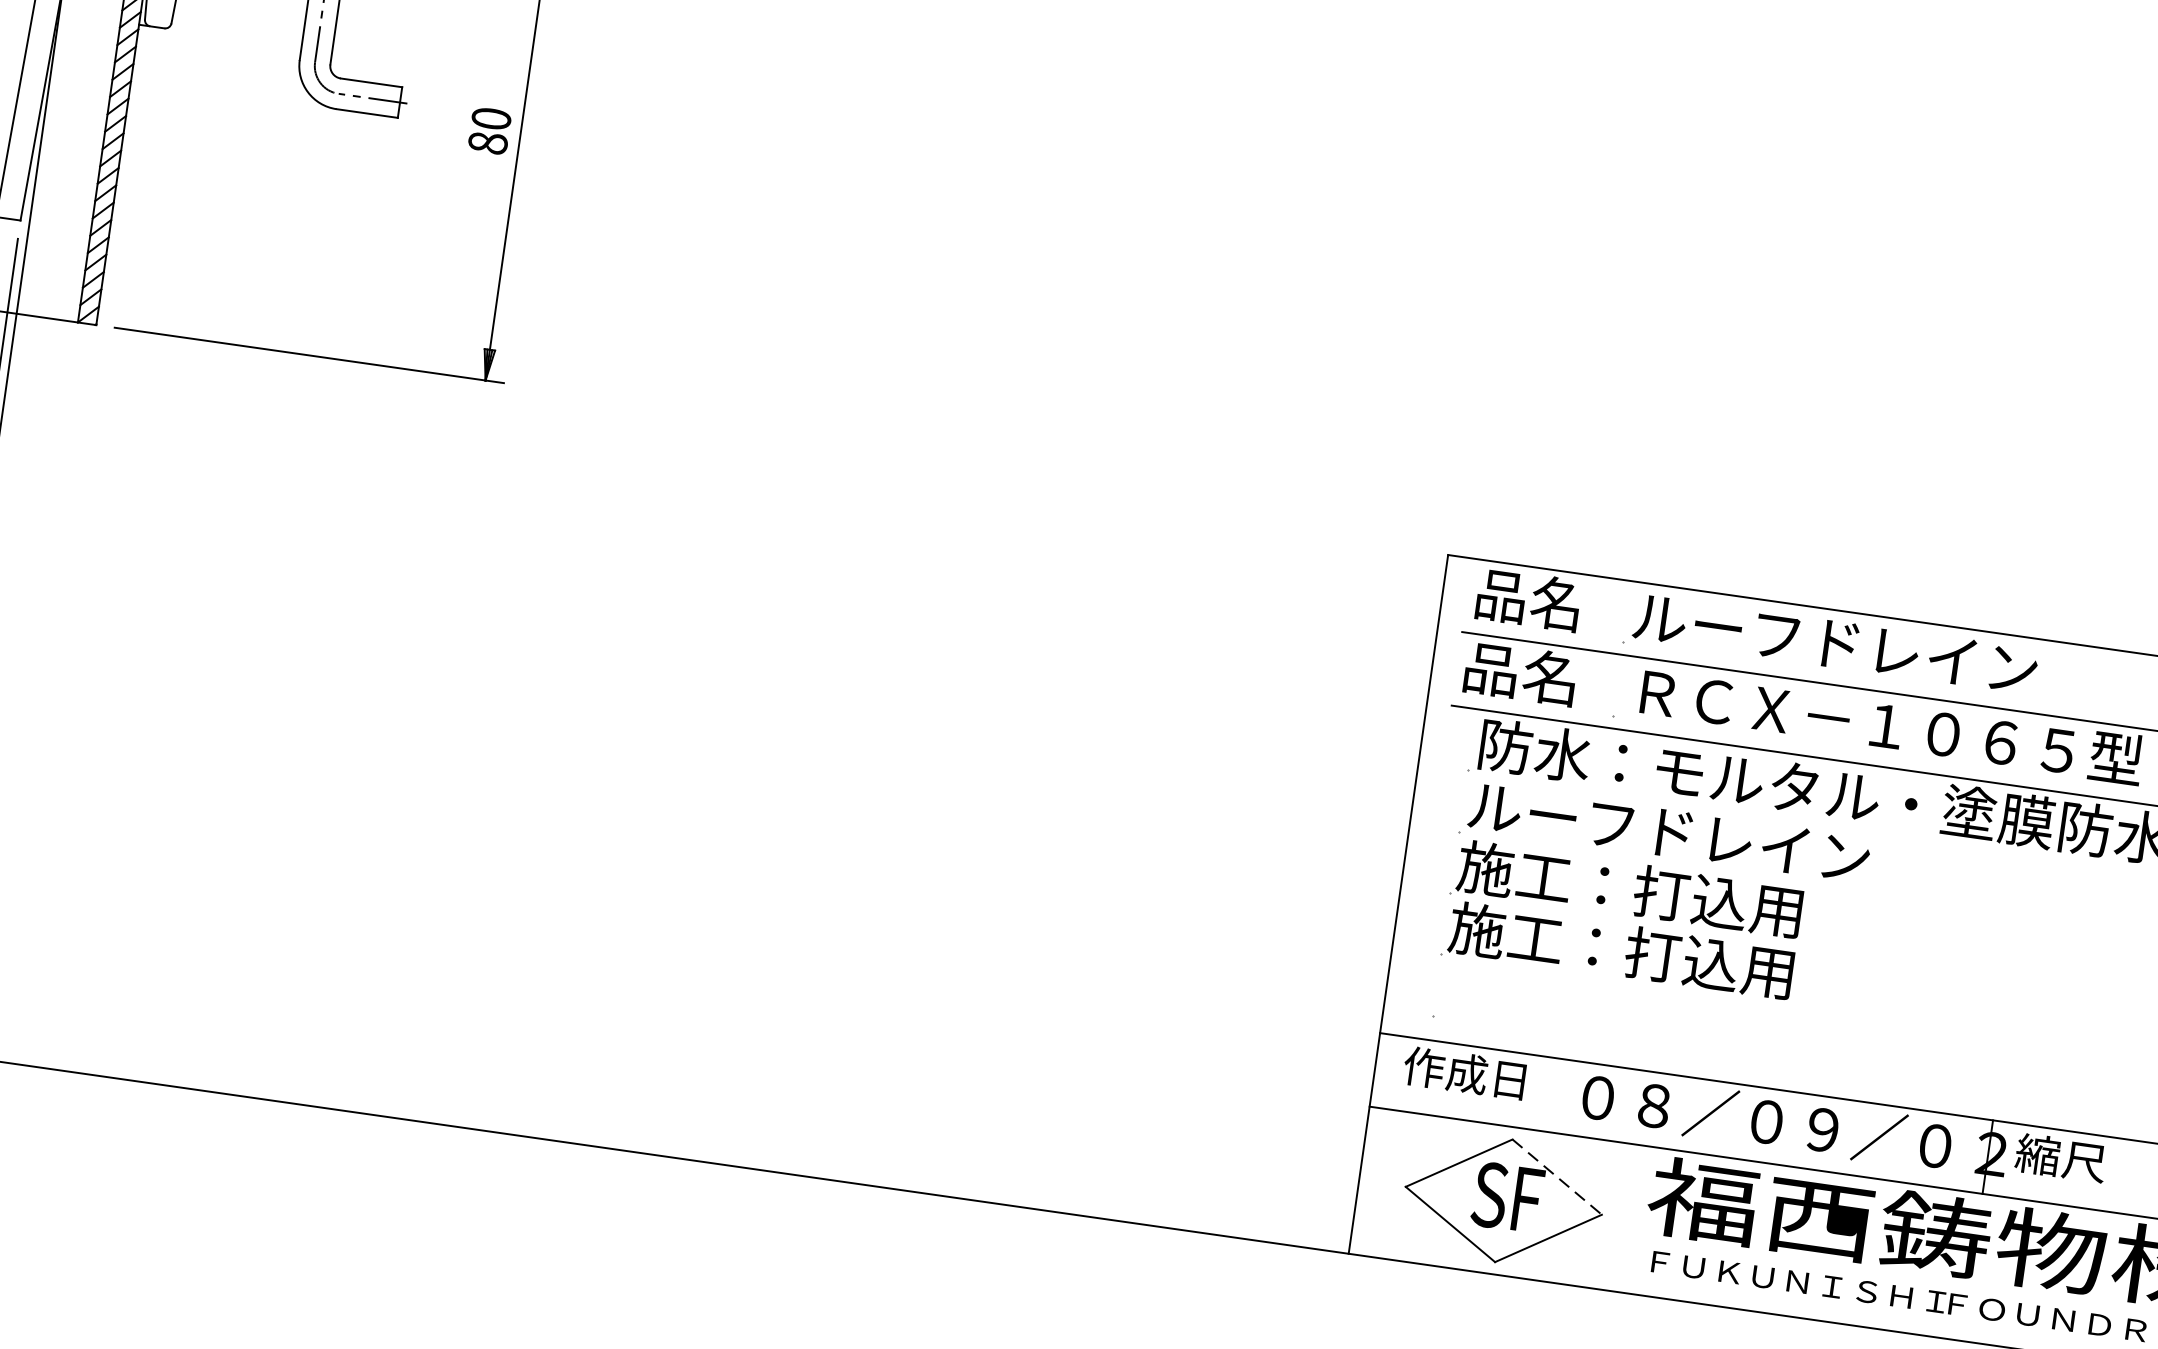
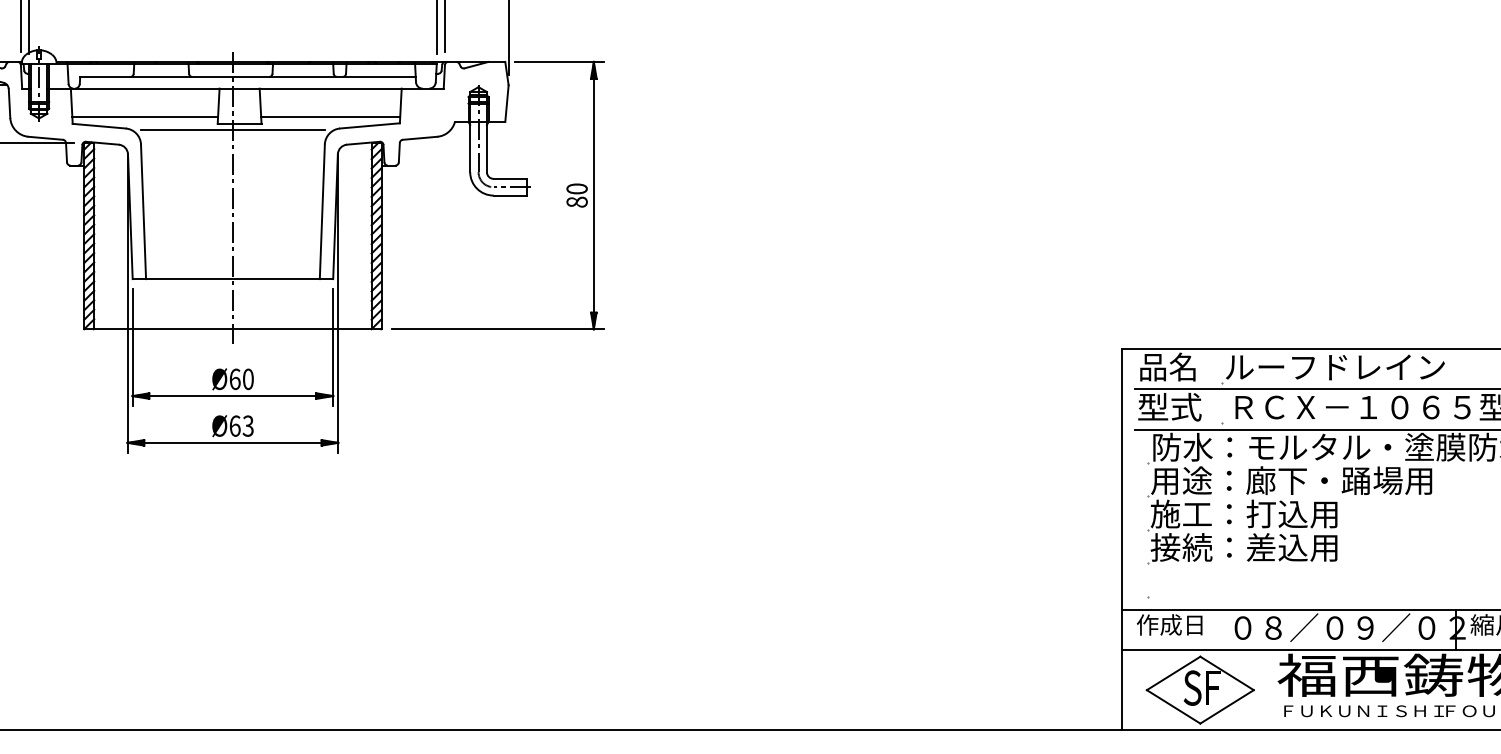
text: (1521, 672) -> (1169, 406), 品名 -> 型式
text: (1725, 840) -> (1291, 480), ルーフドレイン -> 用途：廊下・踊場用
text: (1563, 942) -> (1212, 547), 施工：打込用 -> 接続：差込用
line: (1557, 1177) -> (1227, 673), dashed -> solid

